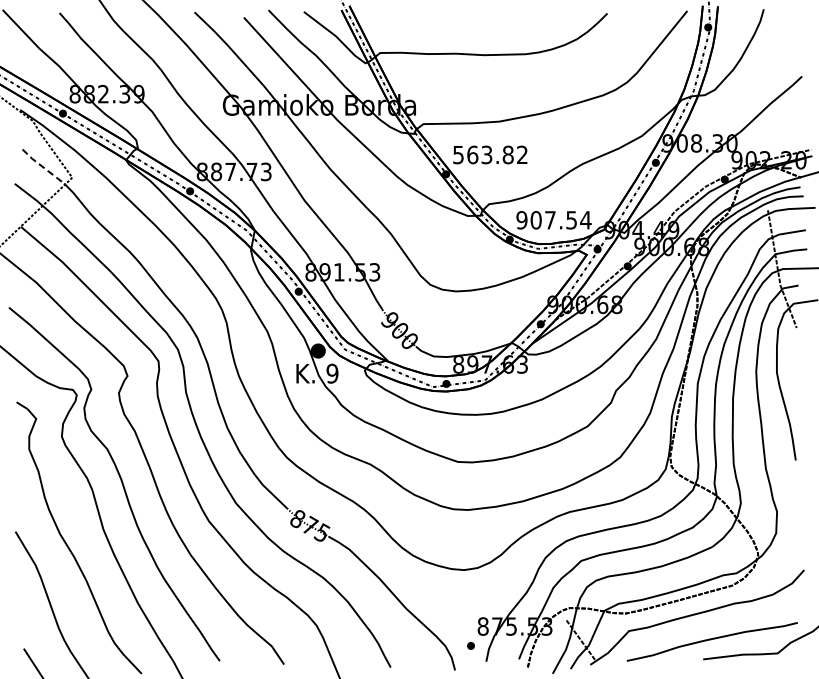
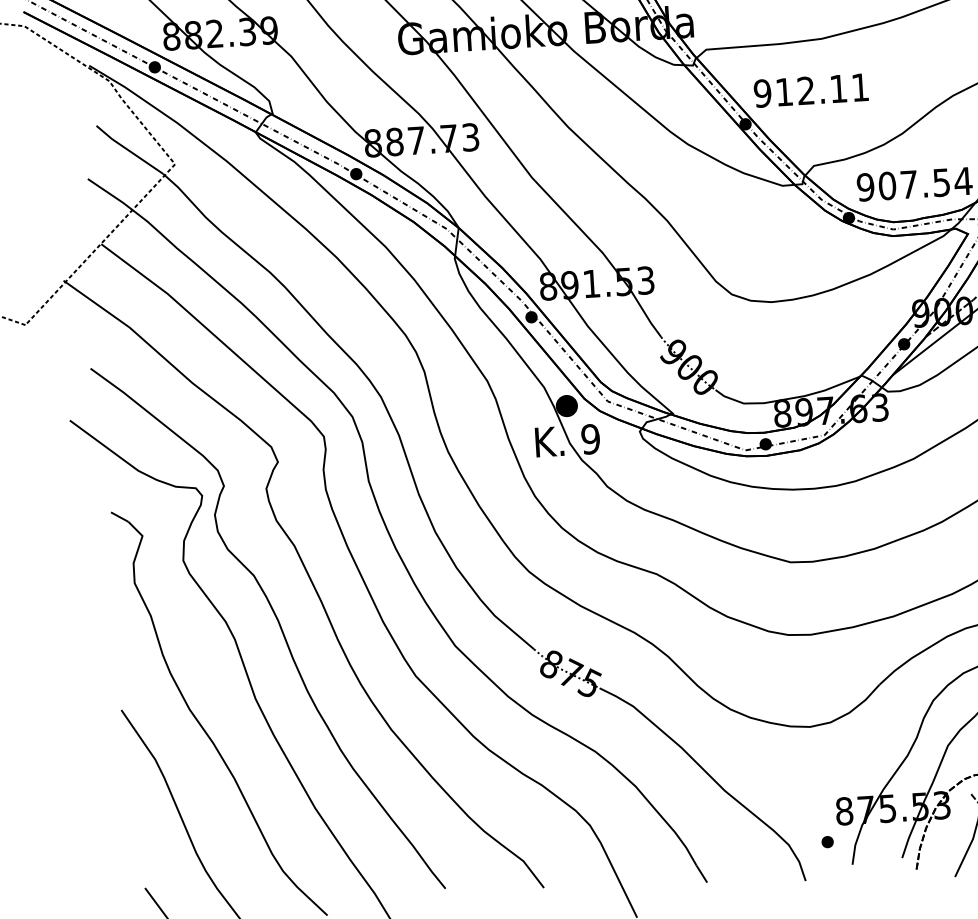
text: (489, 154) -> (809, 89), 563.82 -> 912.11
line: (42, 166) -> (128, 149), dashed -> solid

